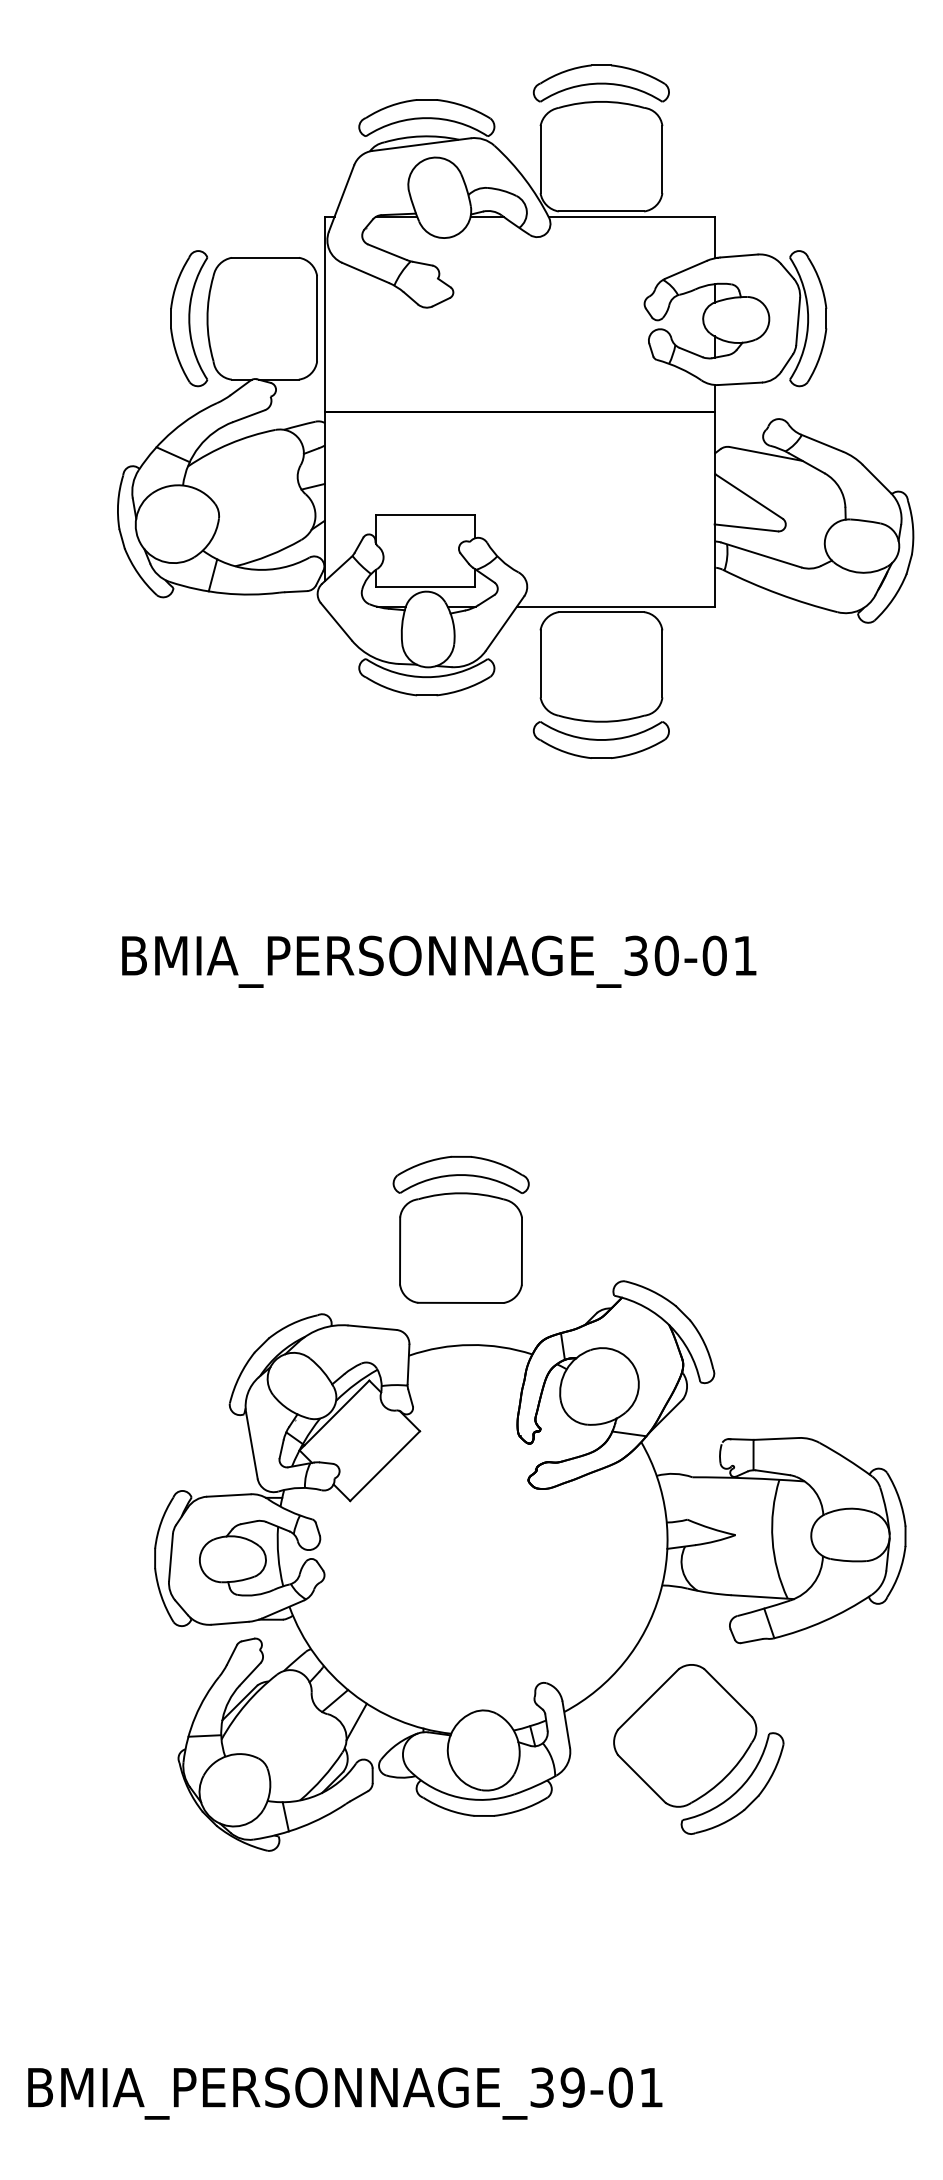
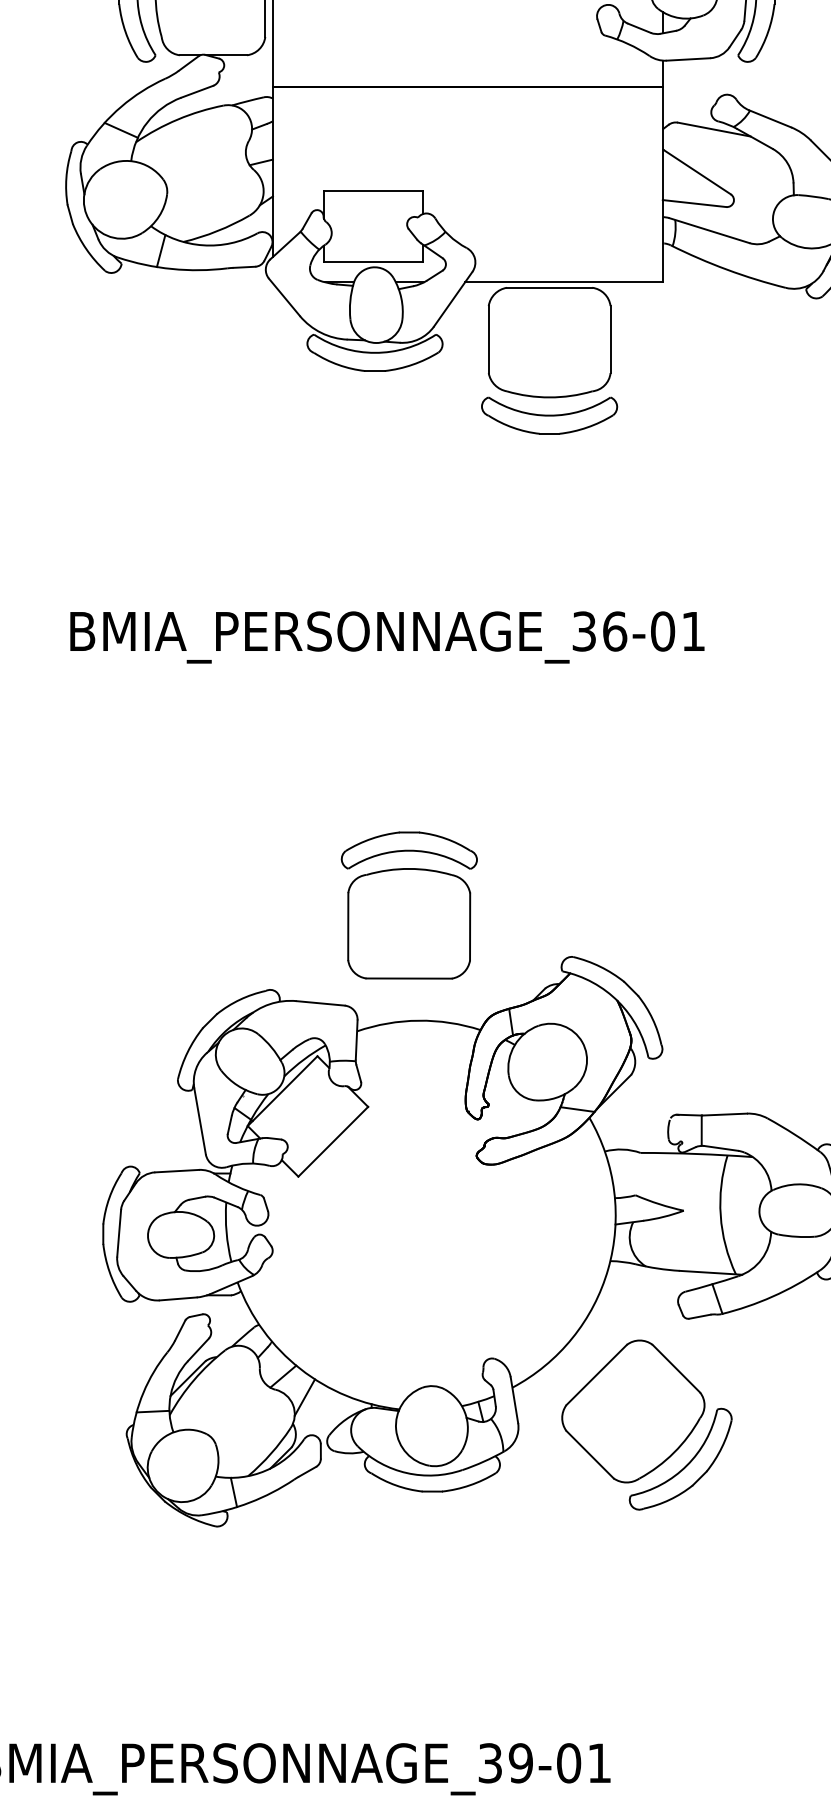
text: (666, 955) -> (614, 631), BMIA_PERSONNAGE_30-01 -> BMIA_PERSONNAGE_36-01

